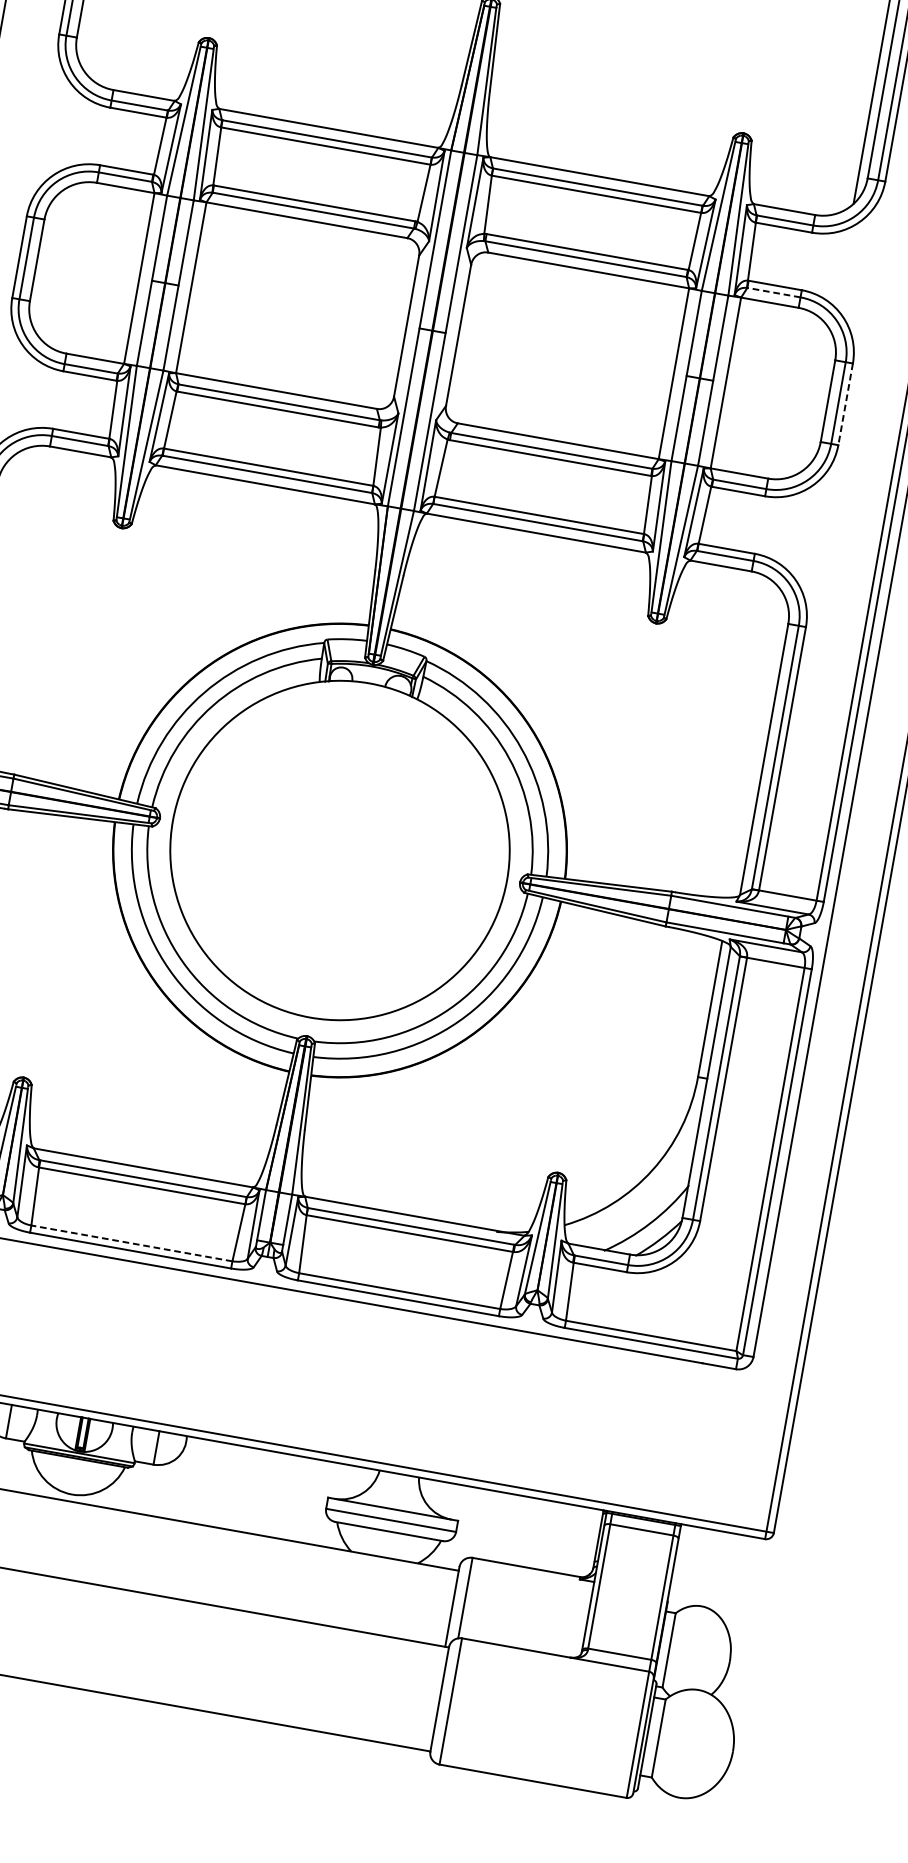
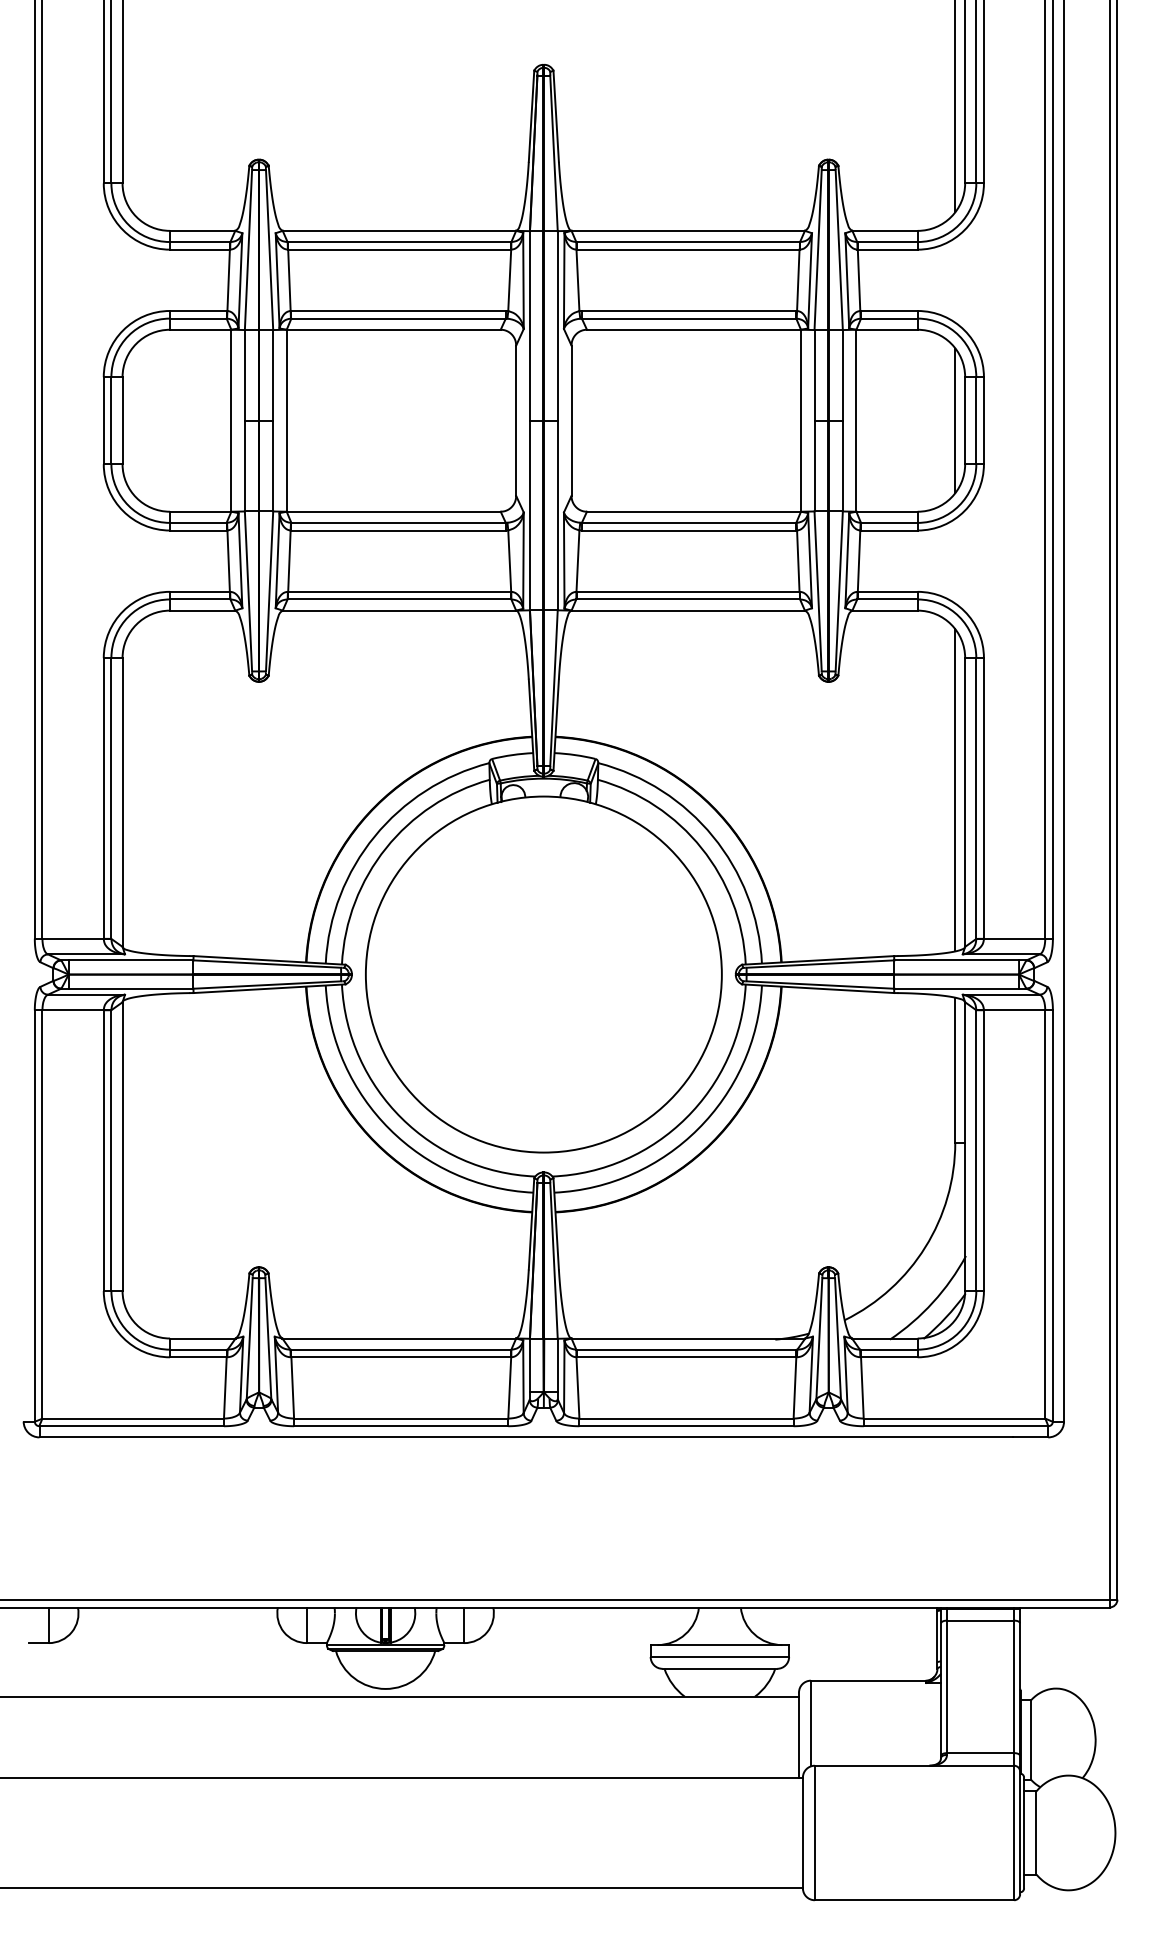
line: (773, 292) -> (888, 318), dashed -> solid
line: (818, 399) -> (955, 420), added
line: (845, 404) -> (983, 420), dashed -> solid
line: (757, 746) -> (955, 790), added
line: (131, 1243) -> (400, 1418), dashed -> solid

